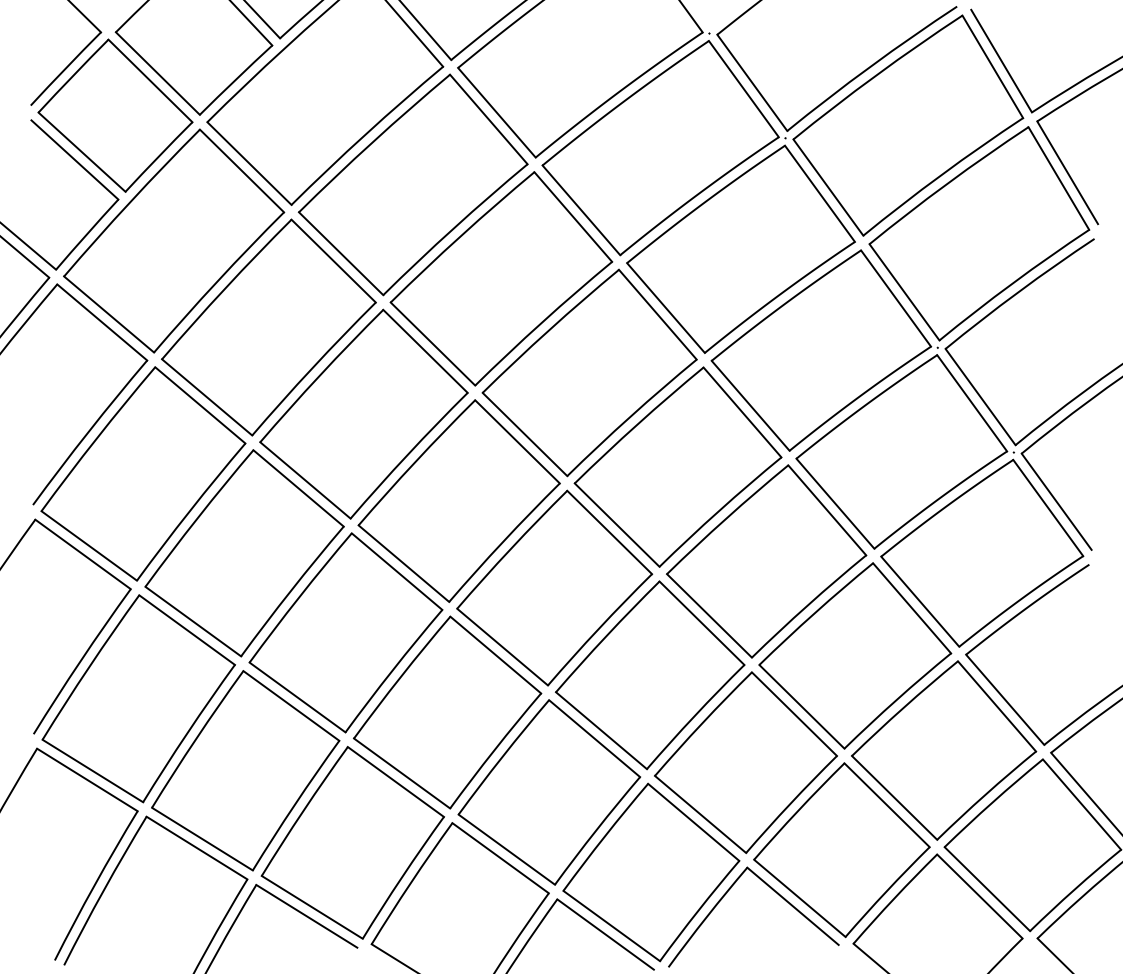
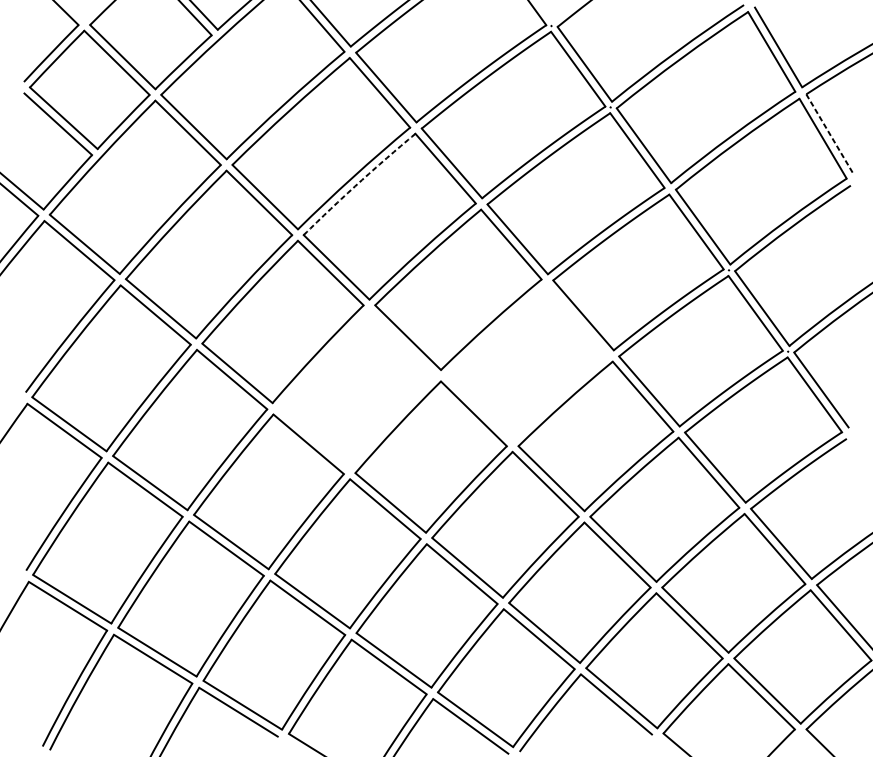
line: (1067, 172) -> (829, 134), solid -> dashed
arc: (461, 235) -> (358, 183), solid -> dashed
part: (677, 466) -> (526, 362), removed
part: (458, 500) -> (356, 388), removed

